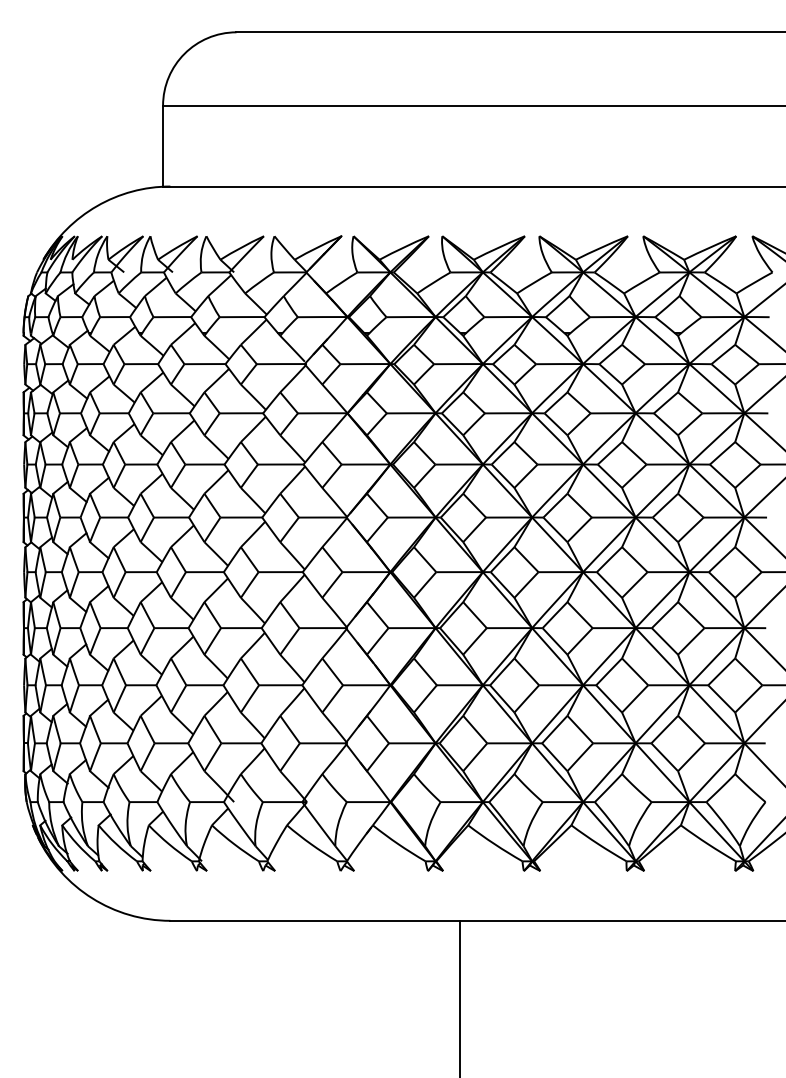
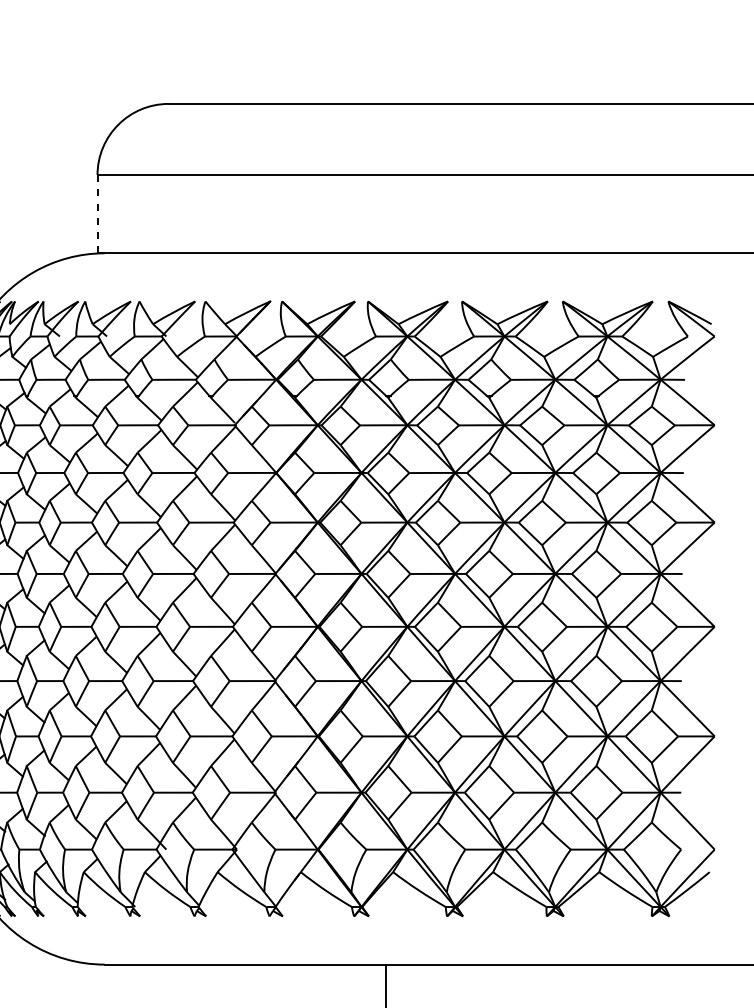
line: (163, 146) -> (97, 214), solid -> dashed

